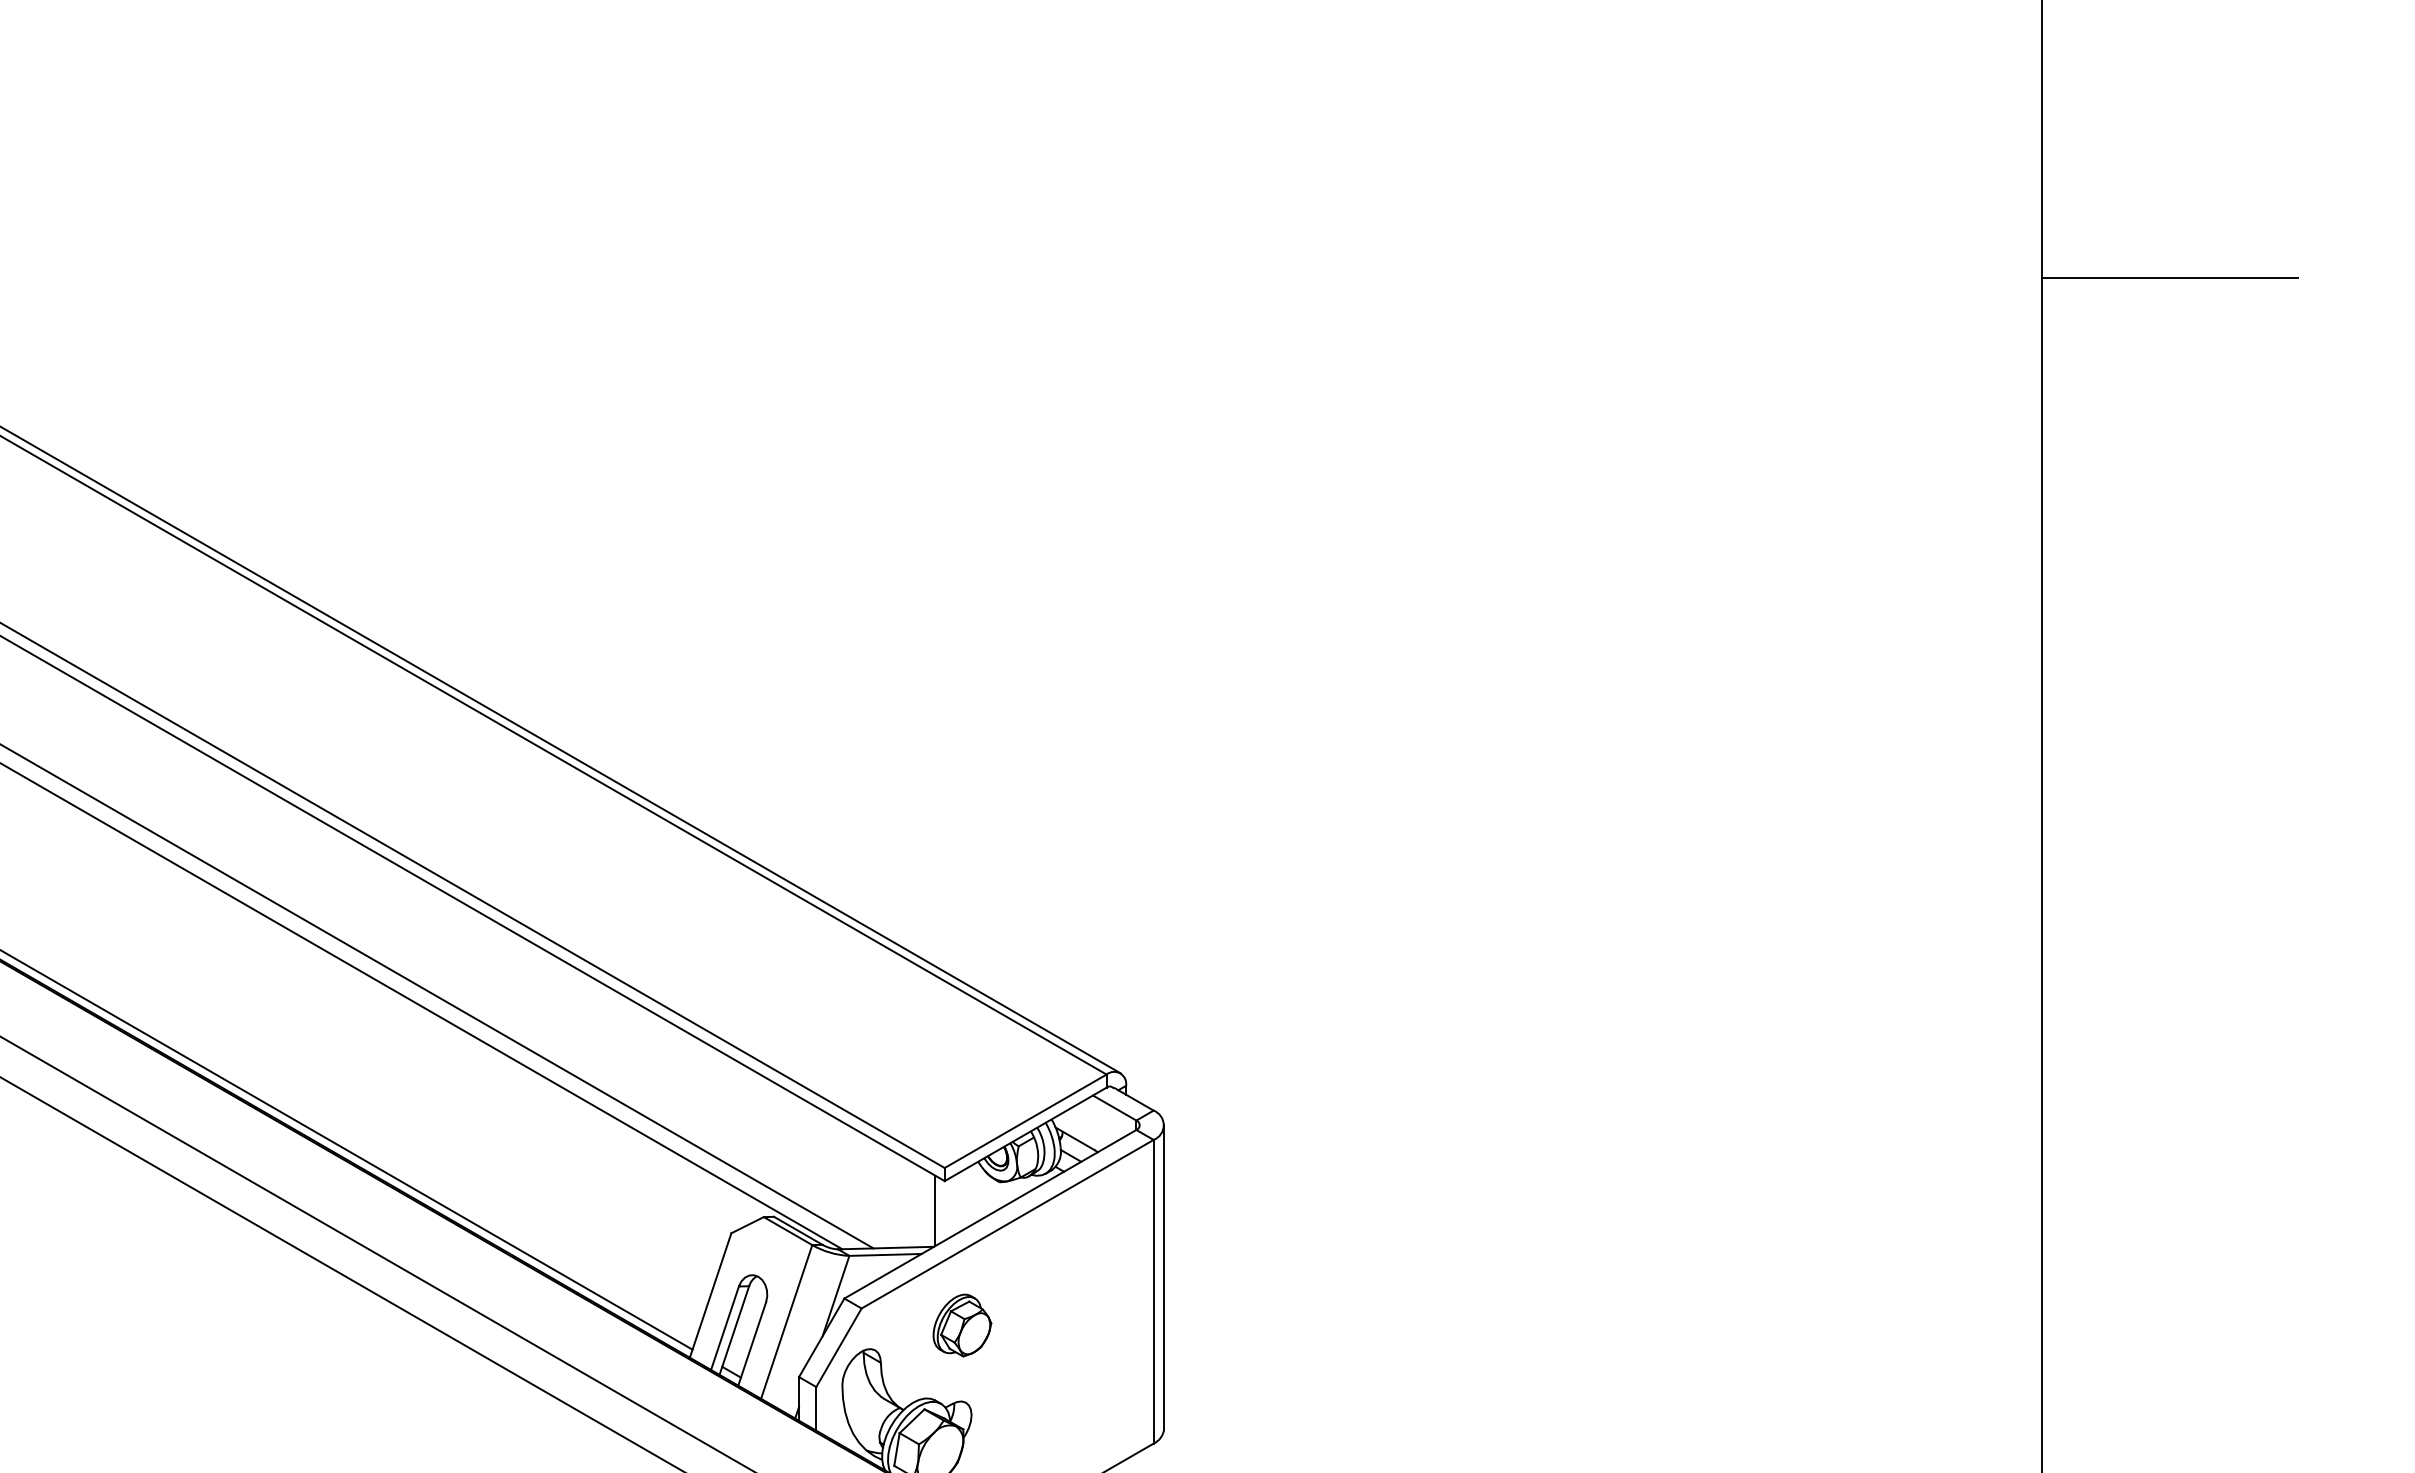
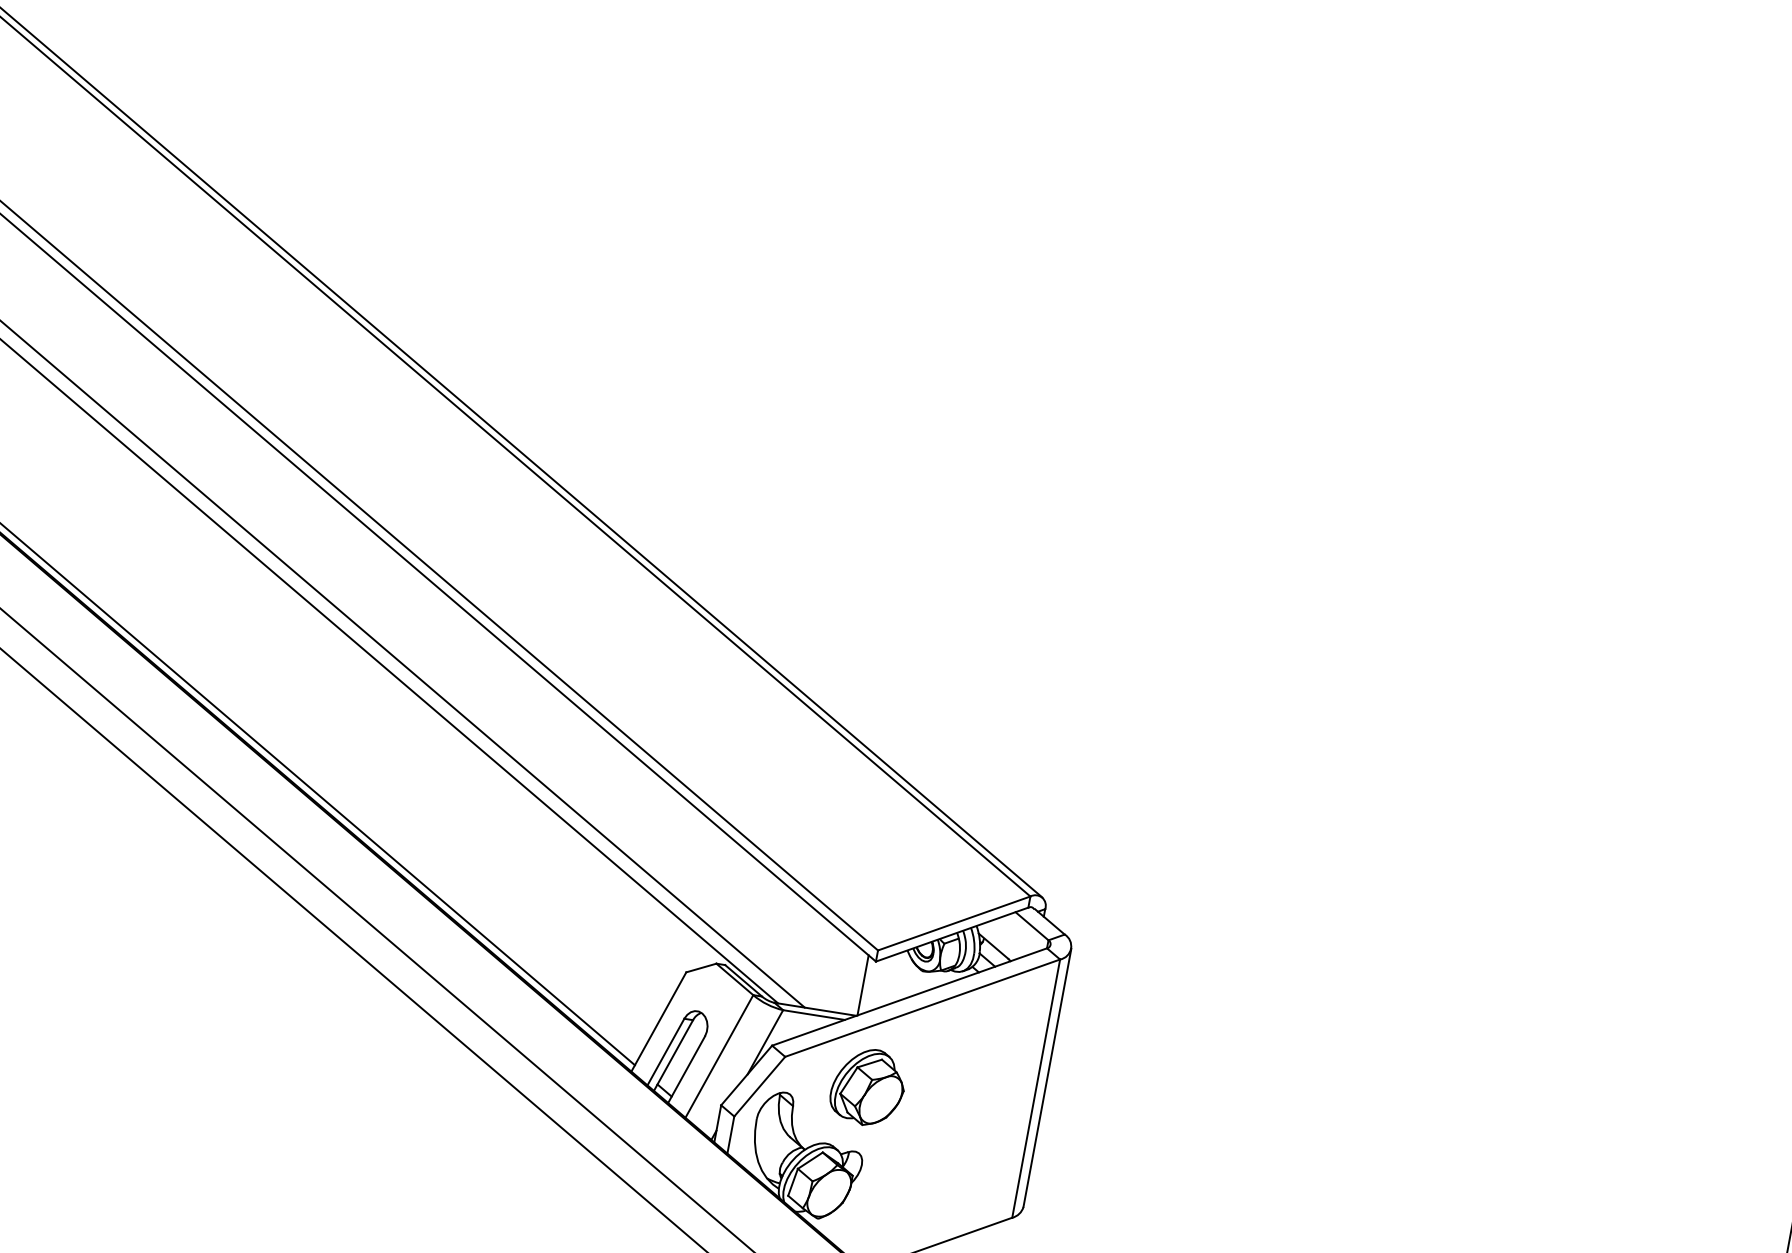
part: (962, 1325) -> (868, 1087), size x1.43

